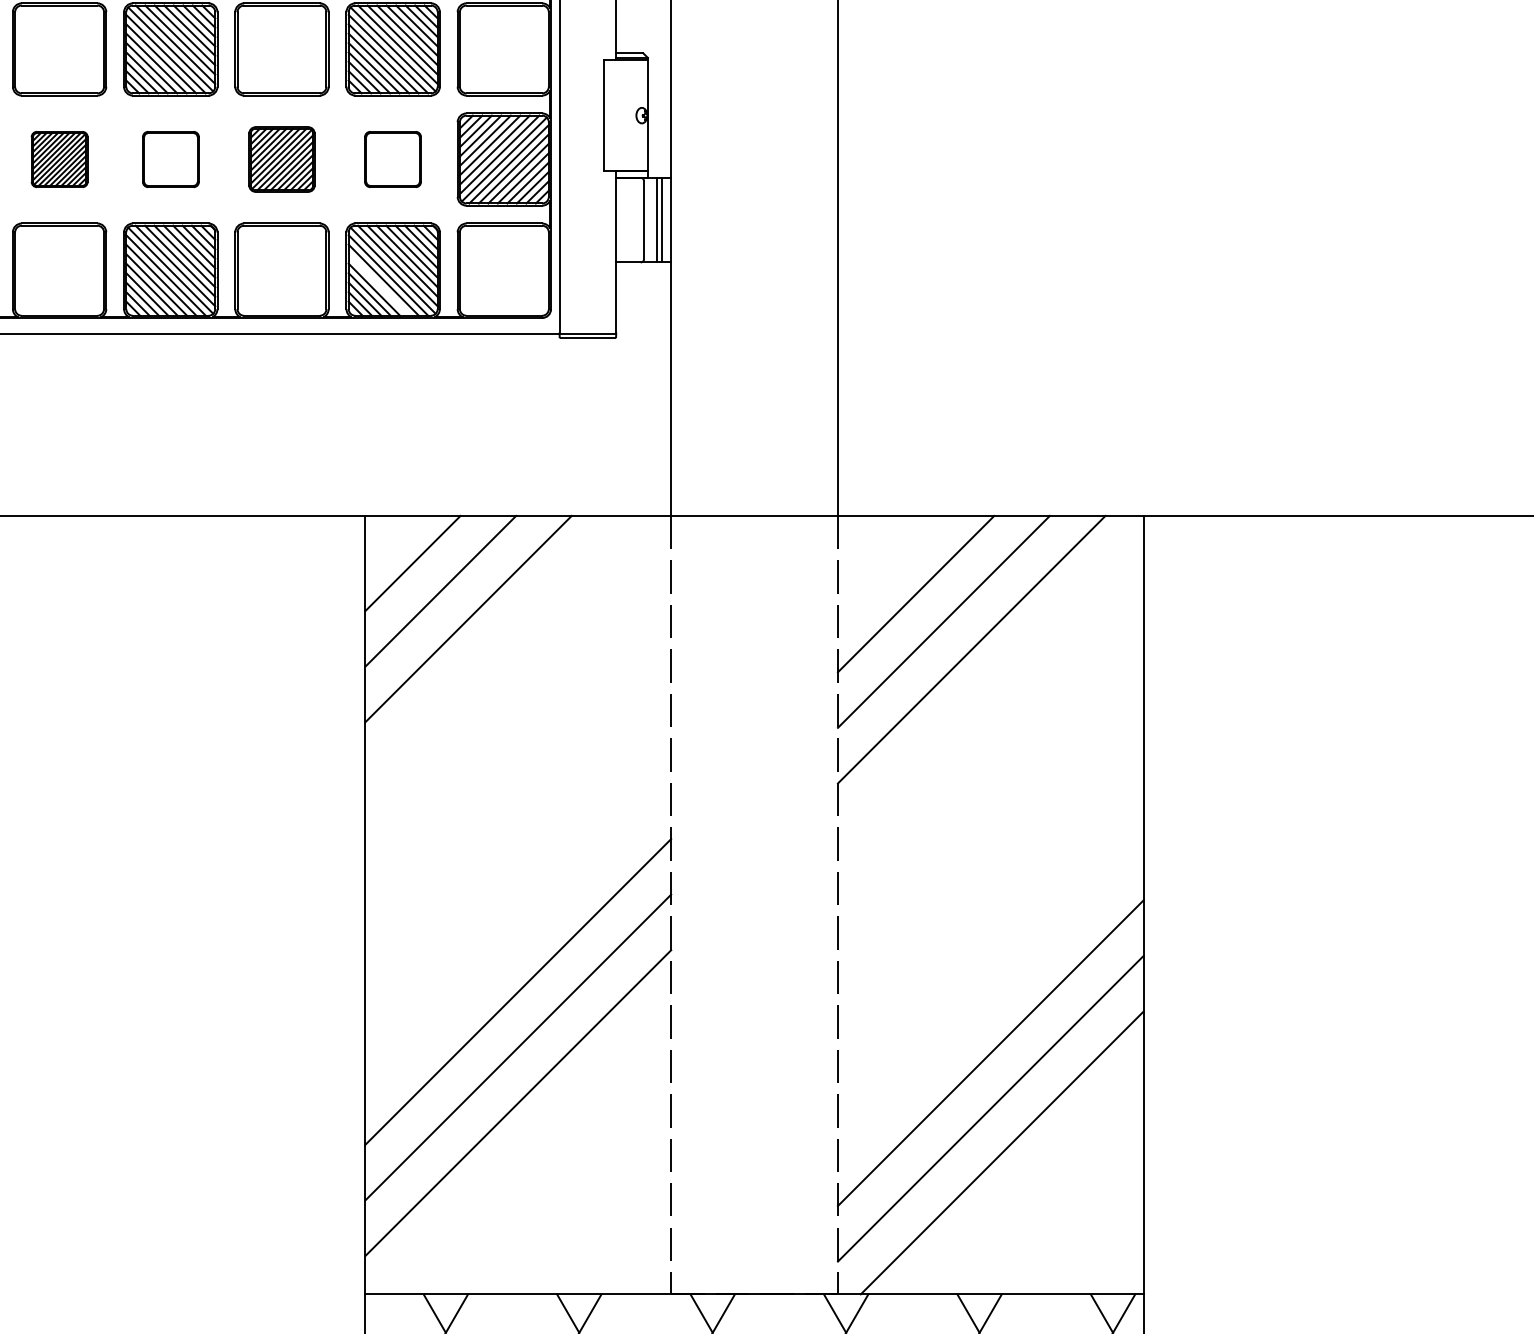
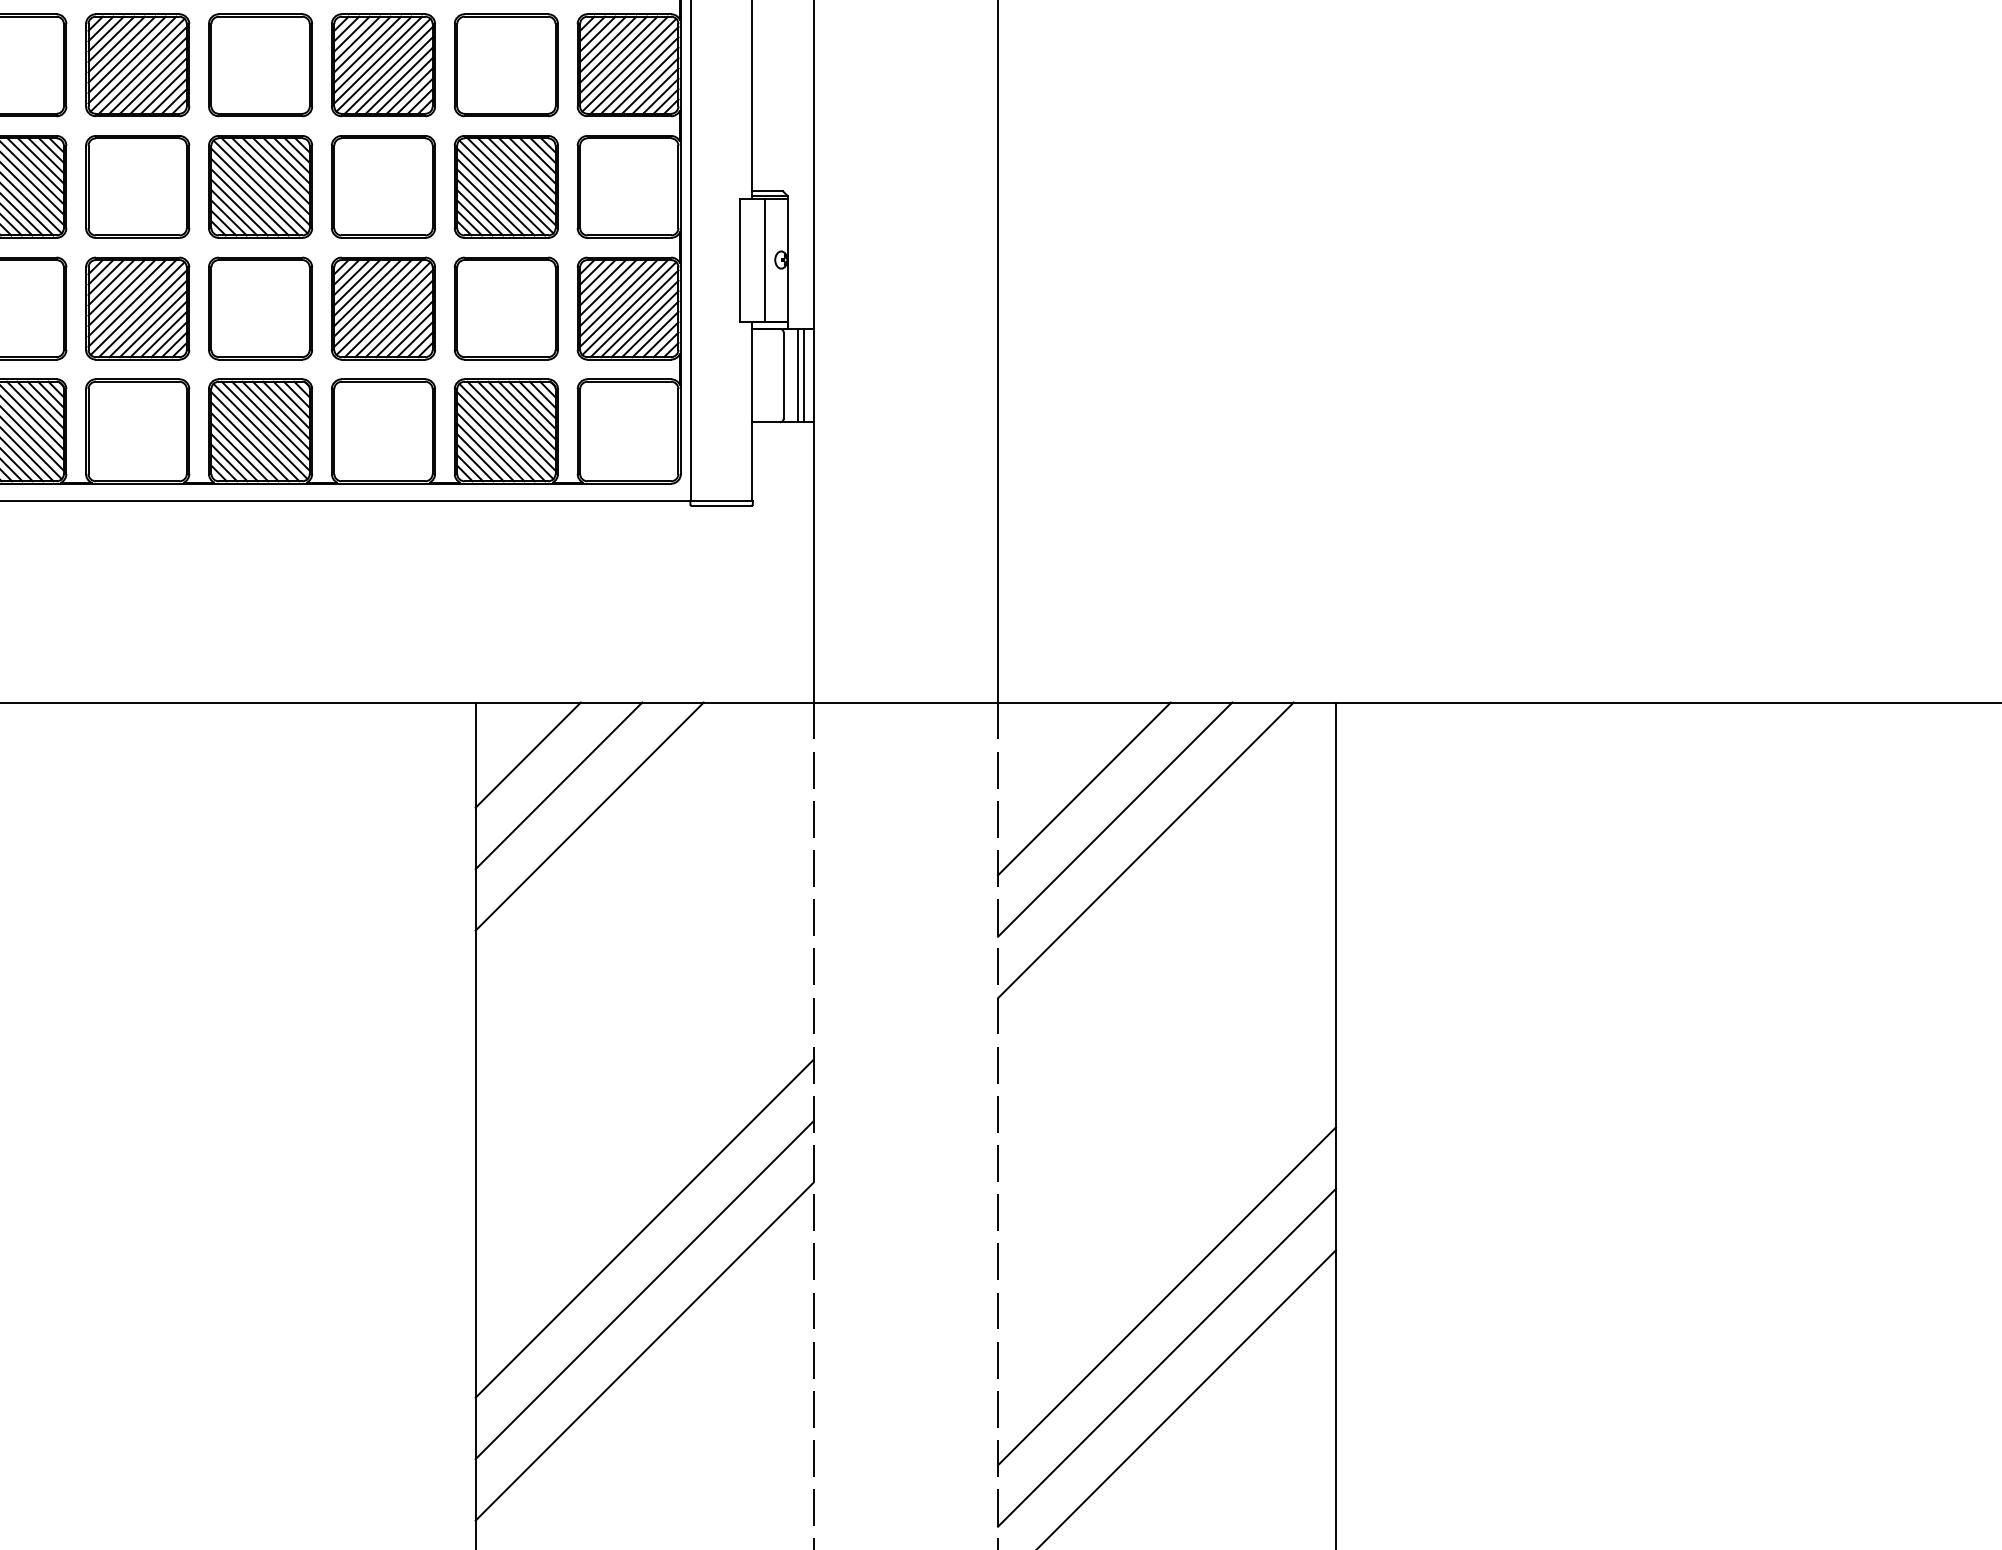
line: (626, 115) -> (764, 259), added
part: (59, 159) -> (137, 308), size x1.67
part: (170, 159) -> (260, 308), size x1.67
part: (281, 159) -> (383, 308), size x1.43
part: (392, 159) -> (505, 308), size x1.67
line: (378, 285) -> (490, 447), added

